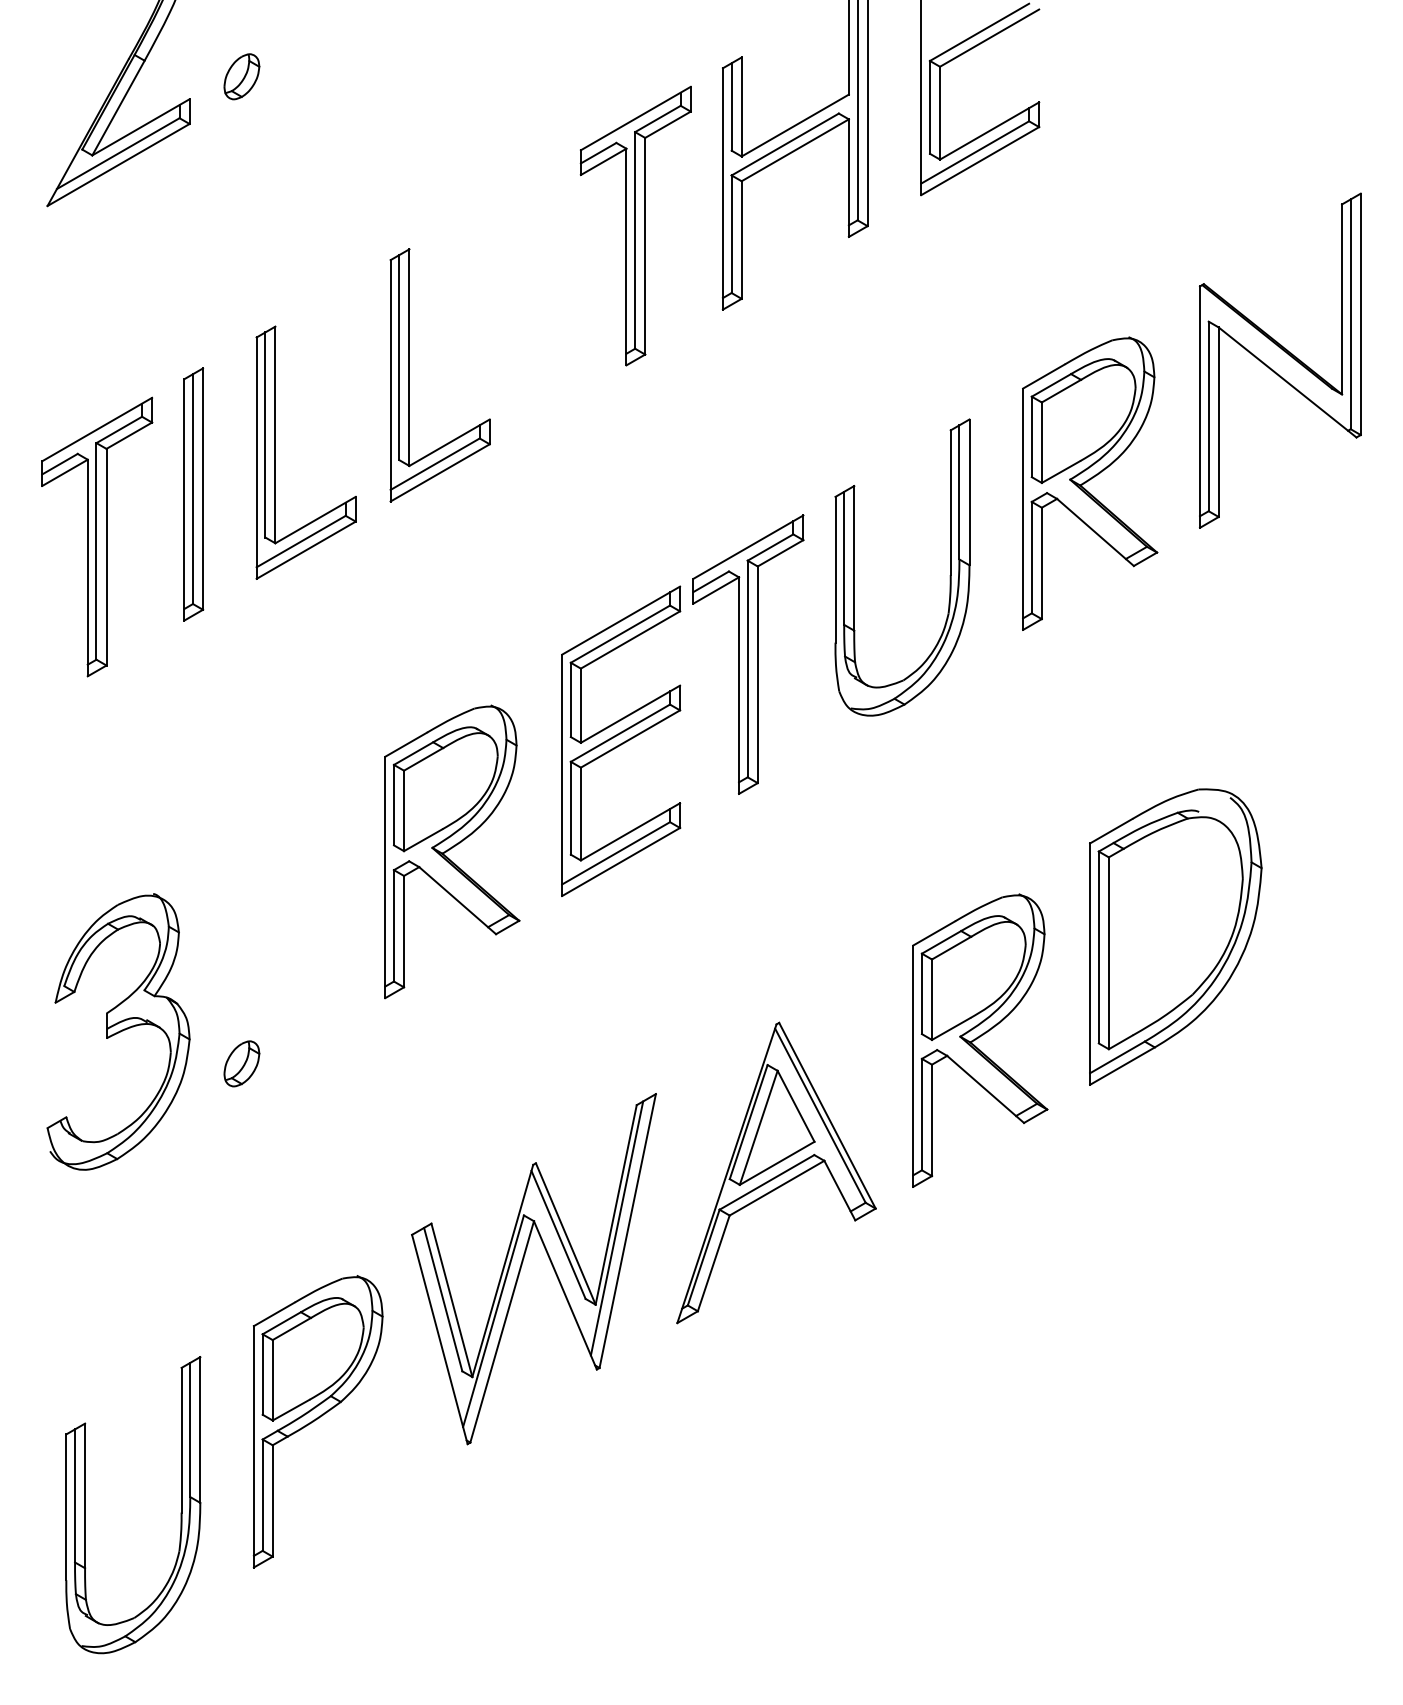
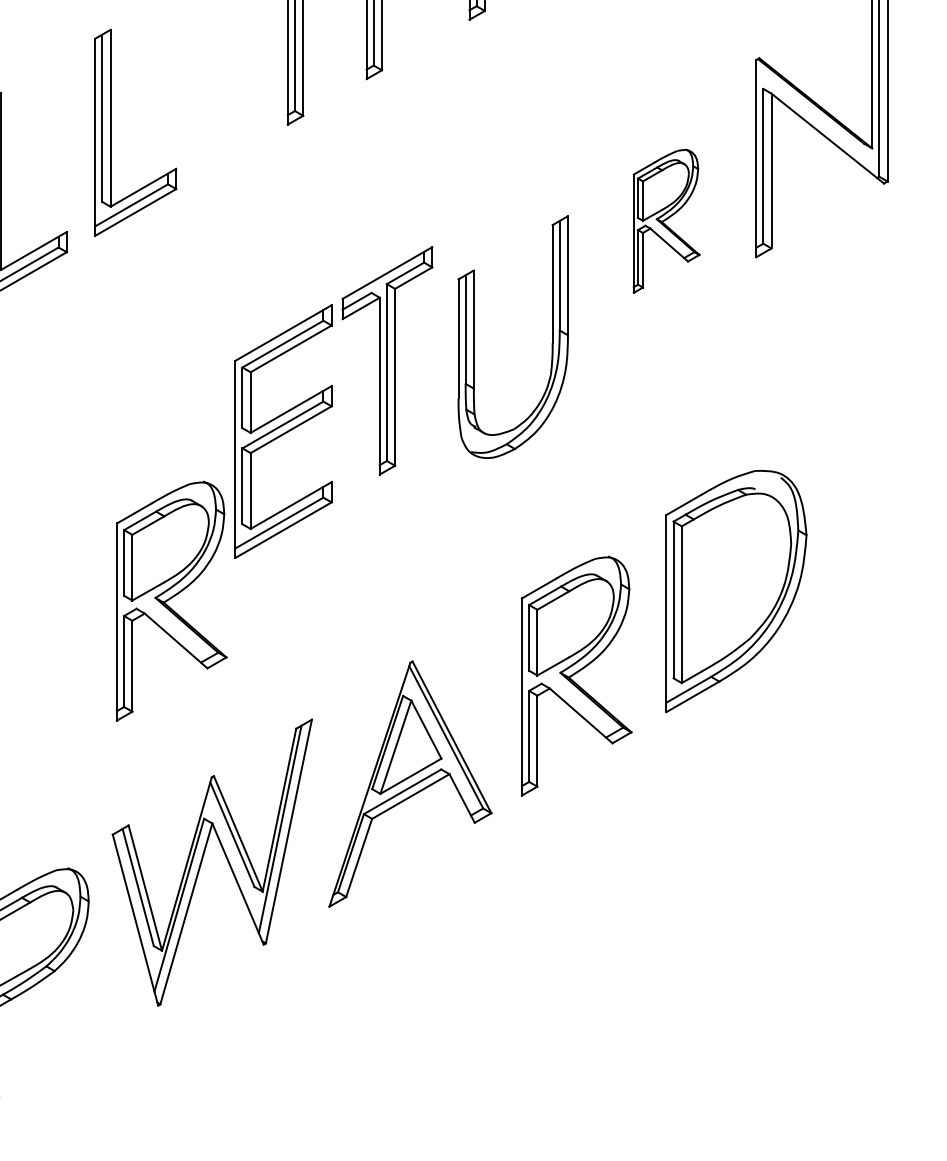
part: (1090, 483) -> (666, 221), size x0.6
part: (949, 575) -> (551, 343), moved
part: (452, 851) -> (171, 600), moved

